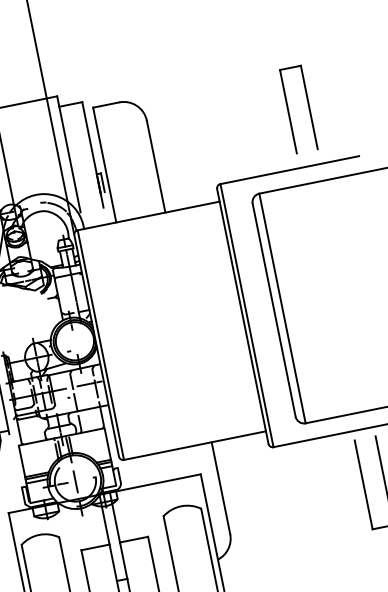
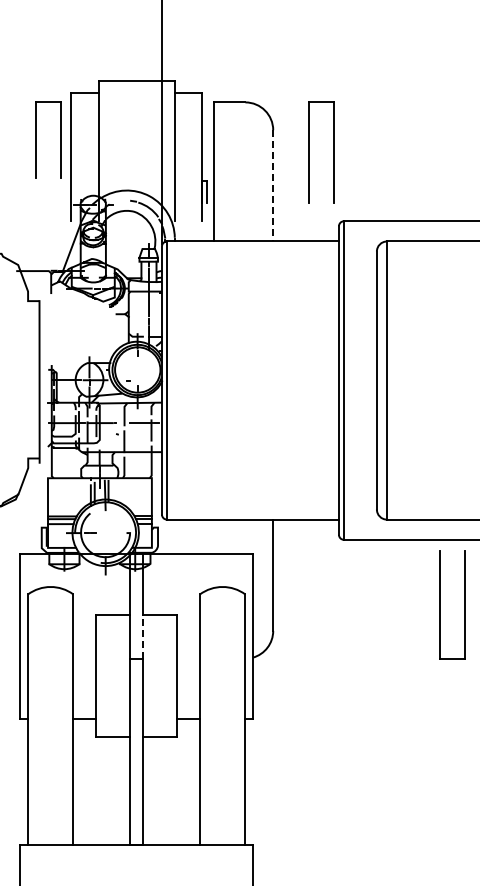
part: (288, 111) -> (309, 152), moved
line: (156, 166) -> (273, 185), solid -> dashed
line: (75, 481) -> (105, 533), removed
line: (124, 560) -> (143, 636), solid -> dashed

